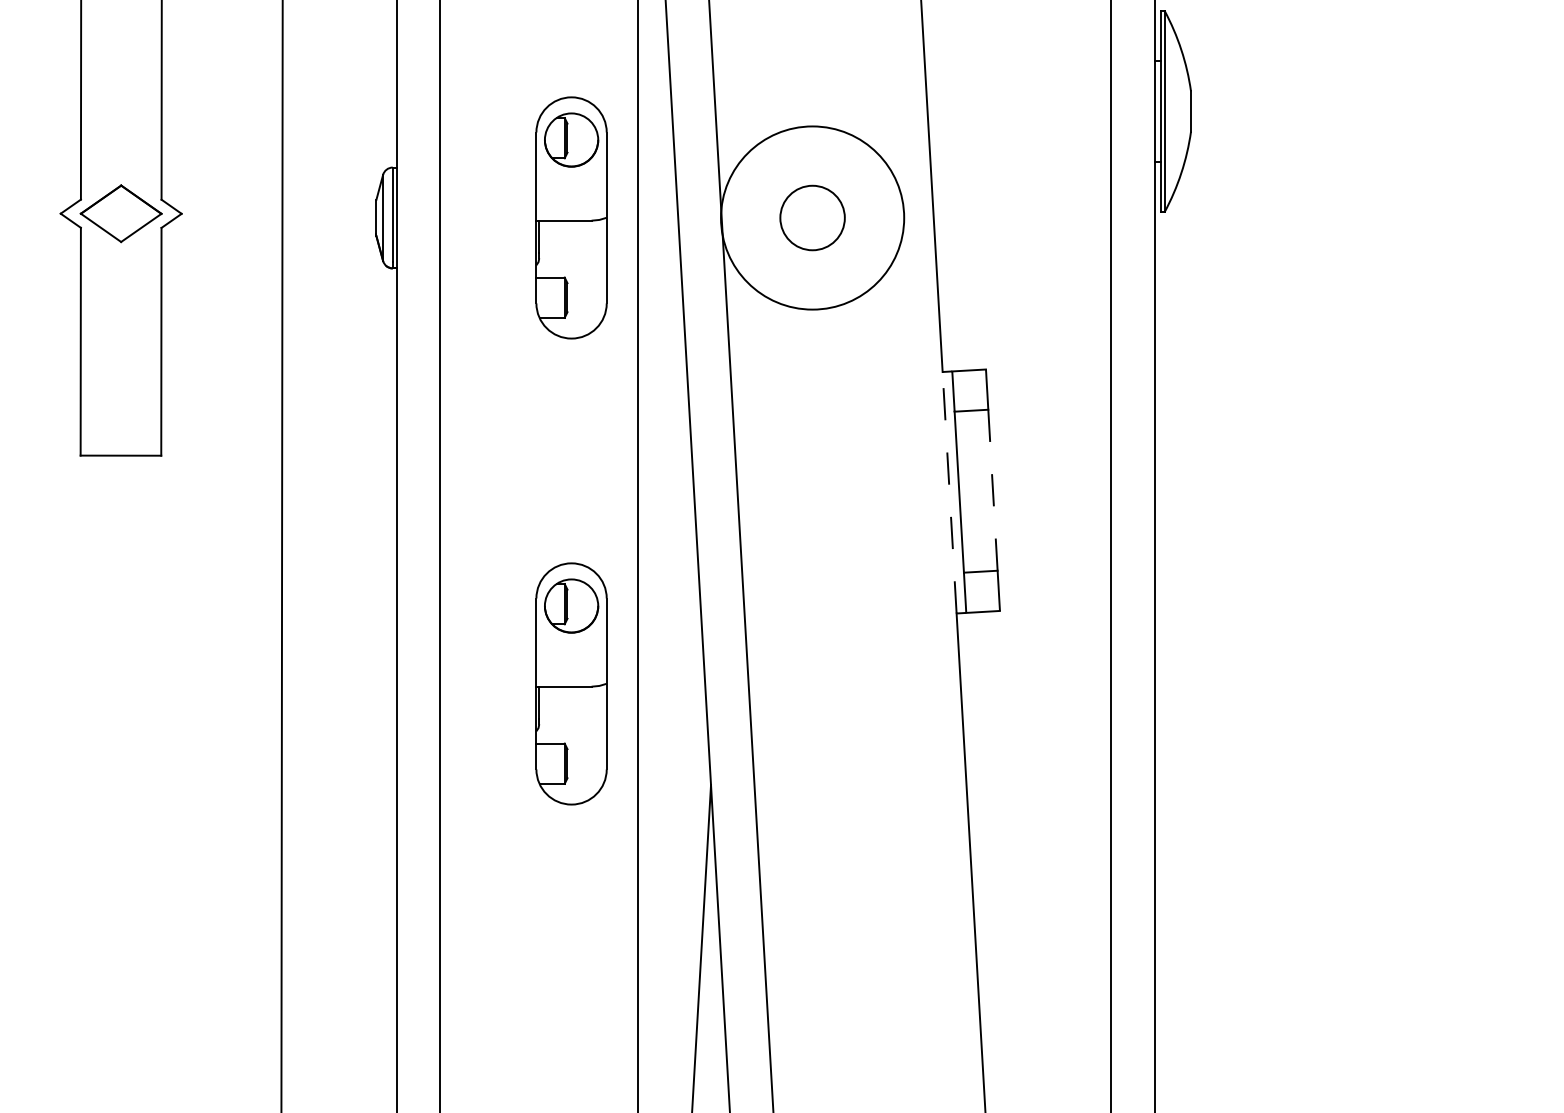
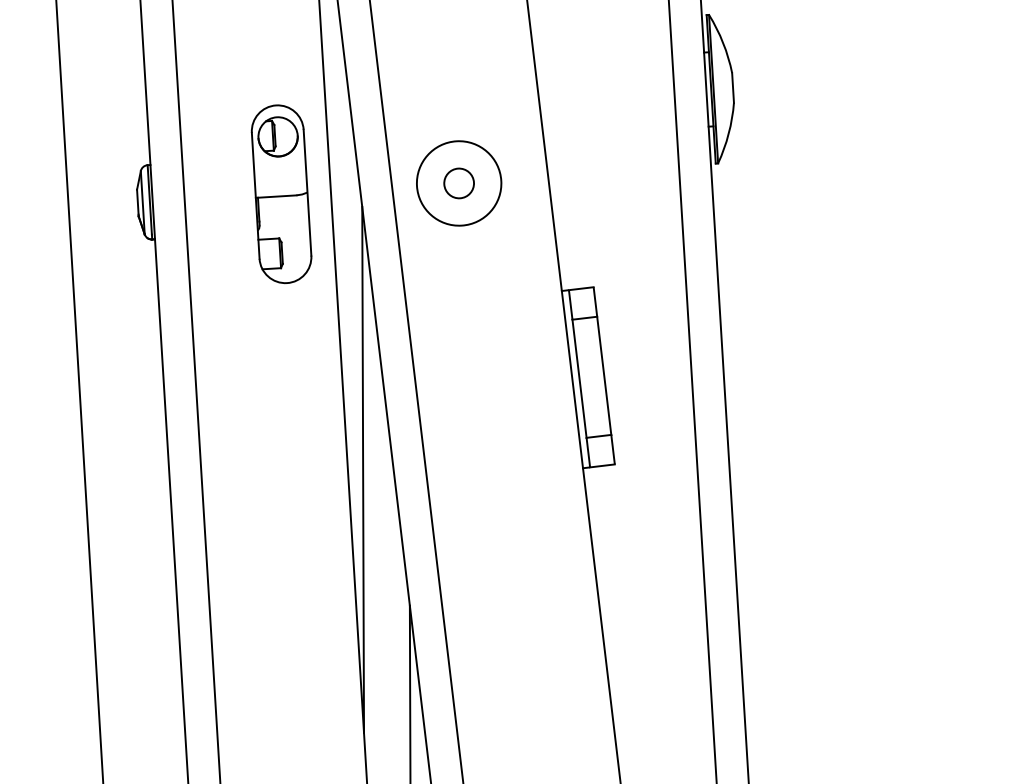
circle: (812, 217) -> (459, 183), size x0.62
circle: (812, 217) -> (459, 183), size x0.62
line: (992, 490) -> (603, 376), dashed -> solid
line: (949, 492) -> (572, 379), dashed -> solid
line: (658, 597) -> (362, 469), added
part: (571, 683) -> (302, 537), removed

